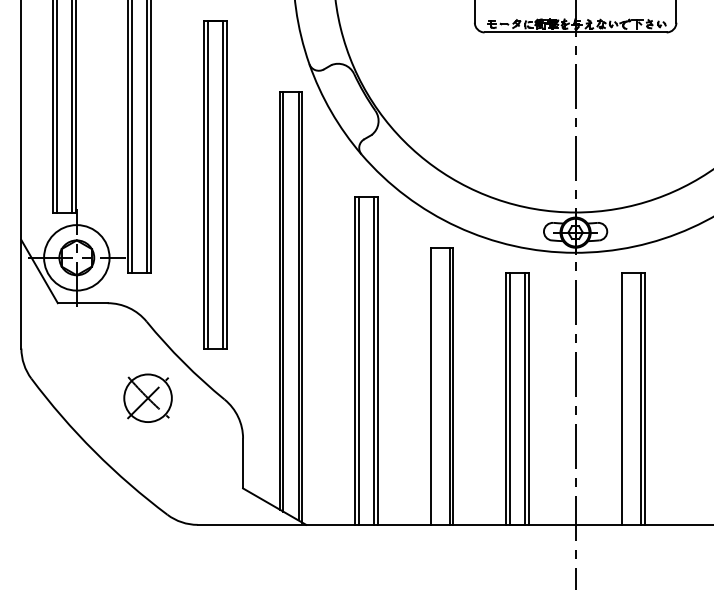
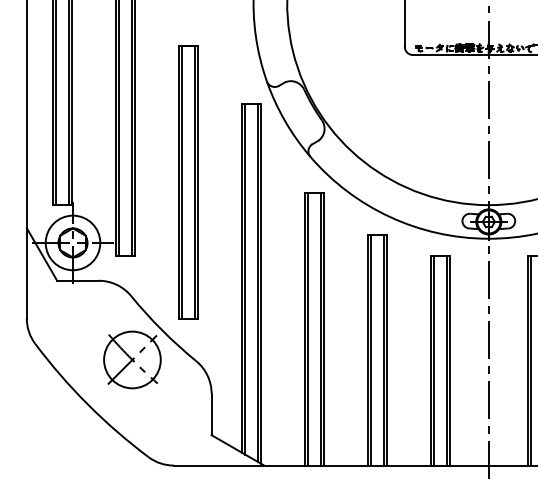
line: (434, 385) -> (371, 349), added
part: (147, 398) -> (131, 360), size x1.43
line: (625, 398) -> (530, 360), added

